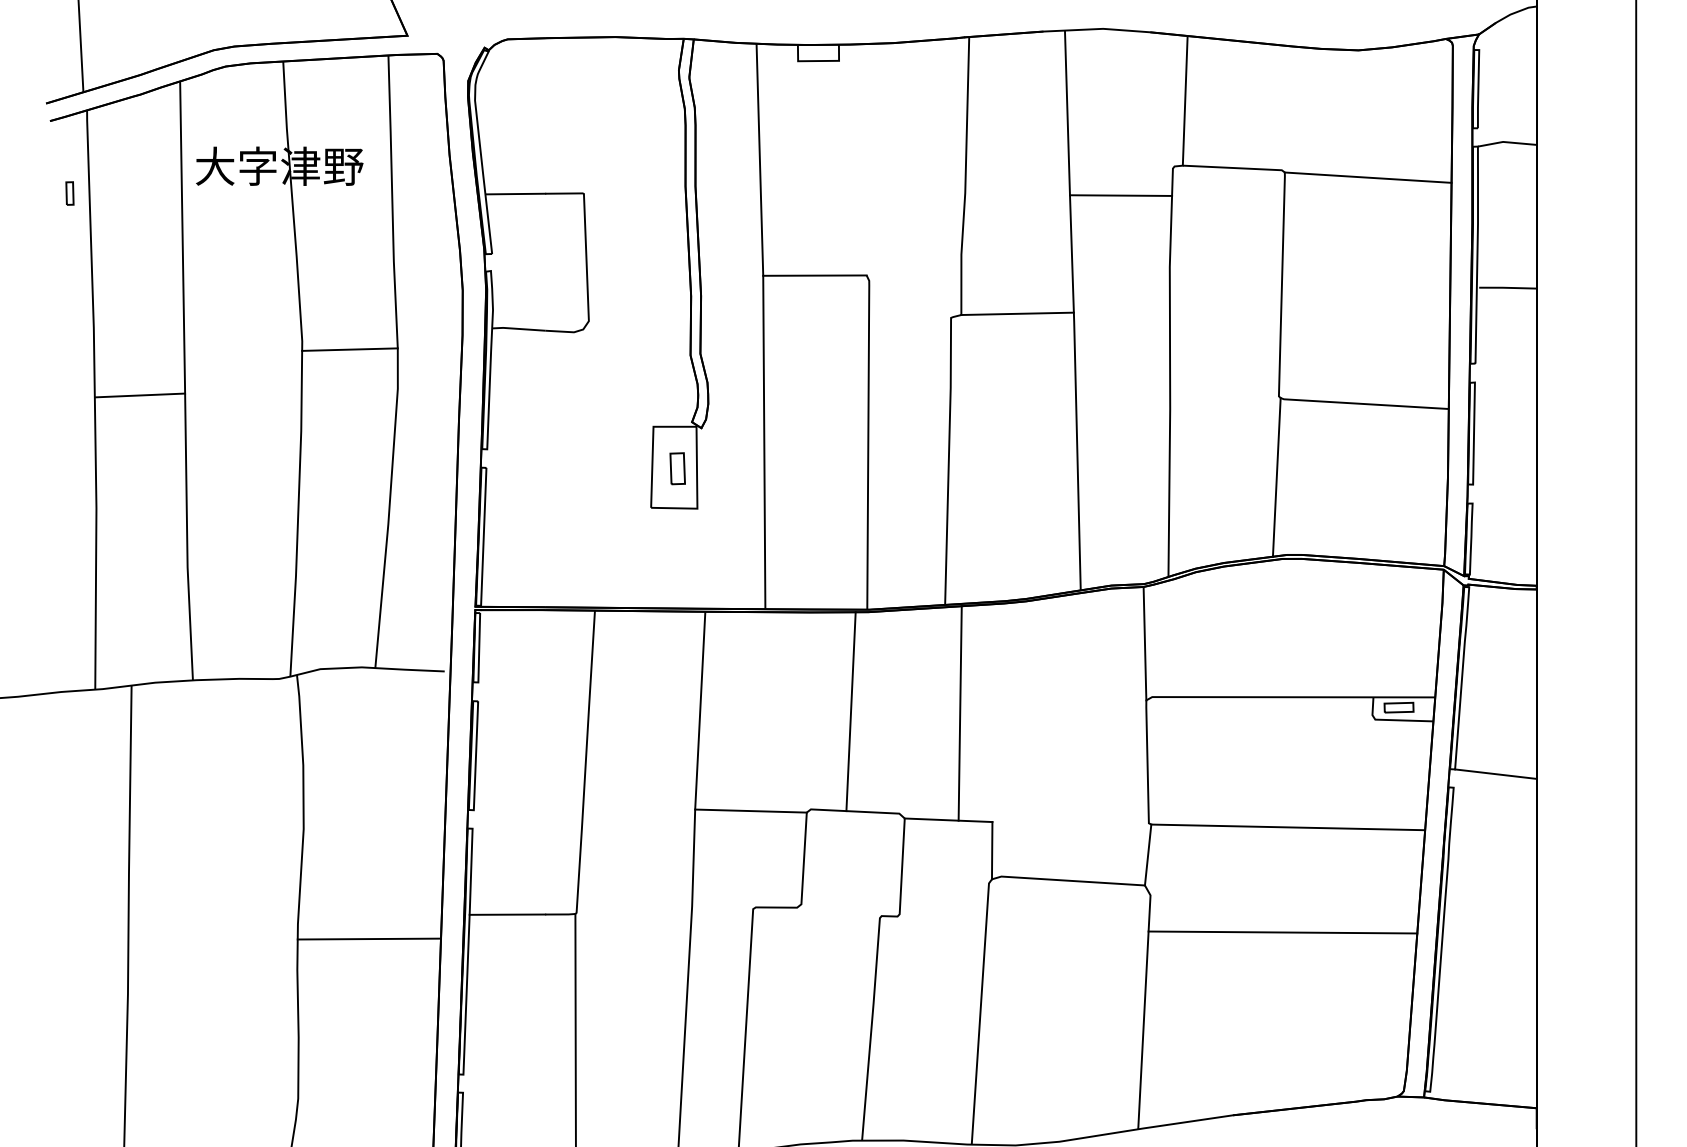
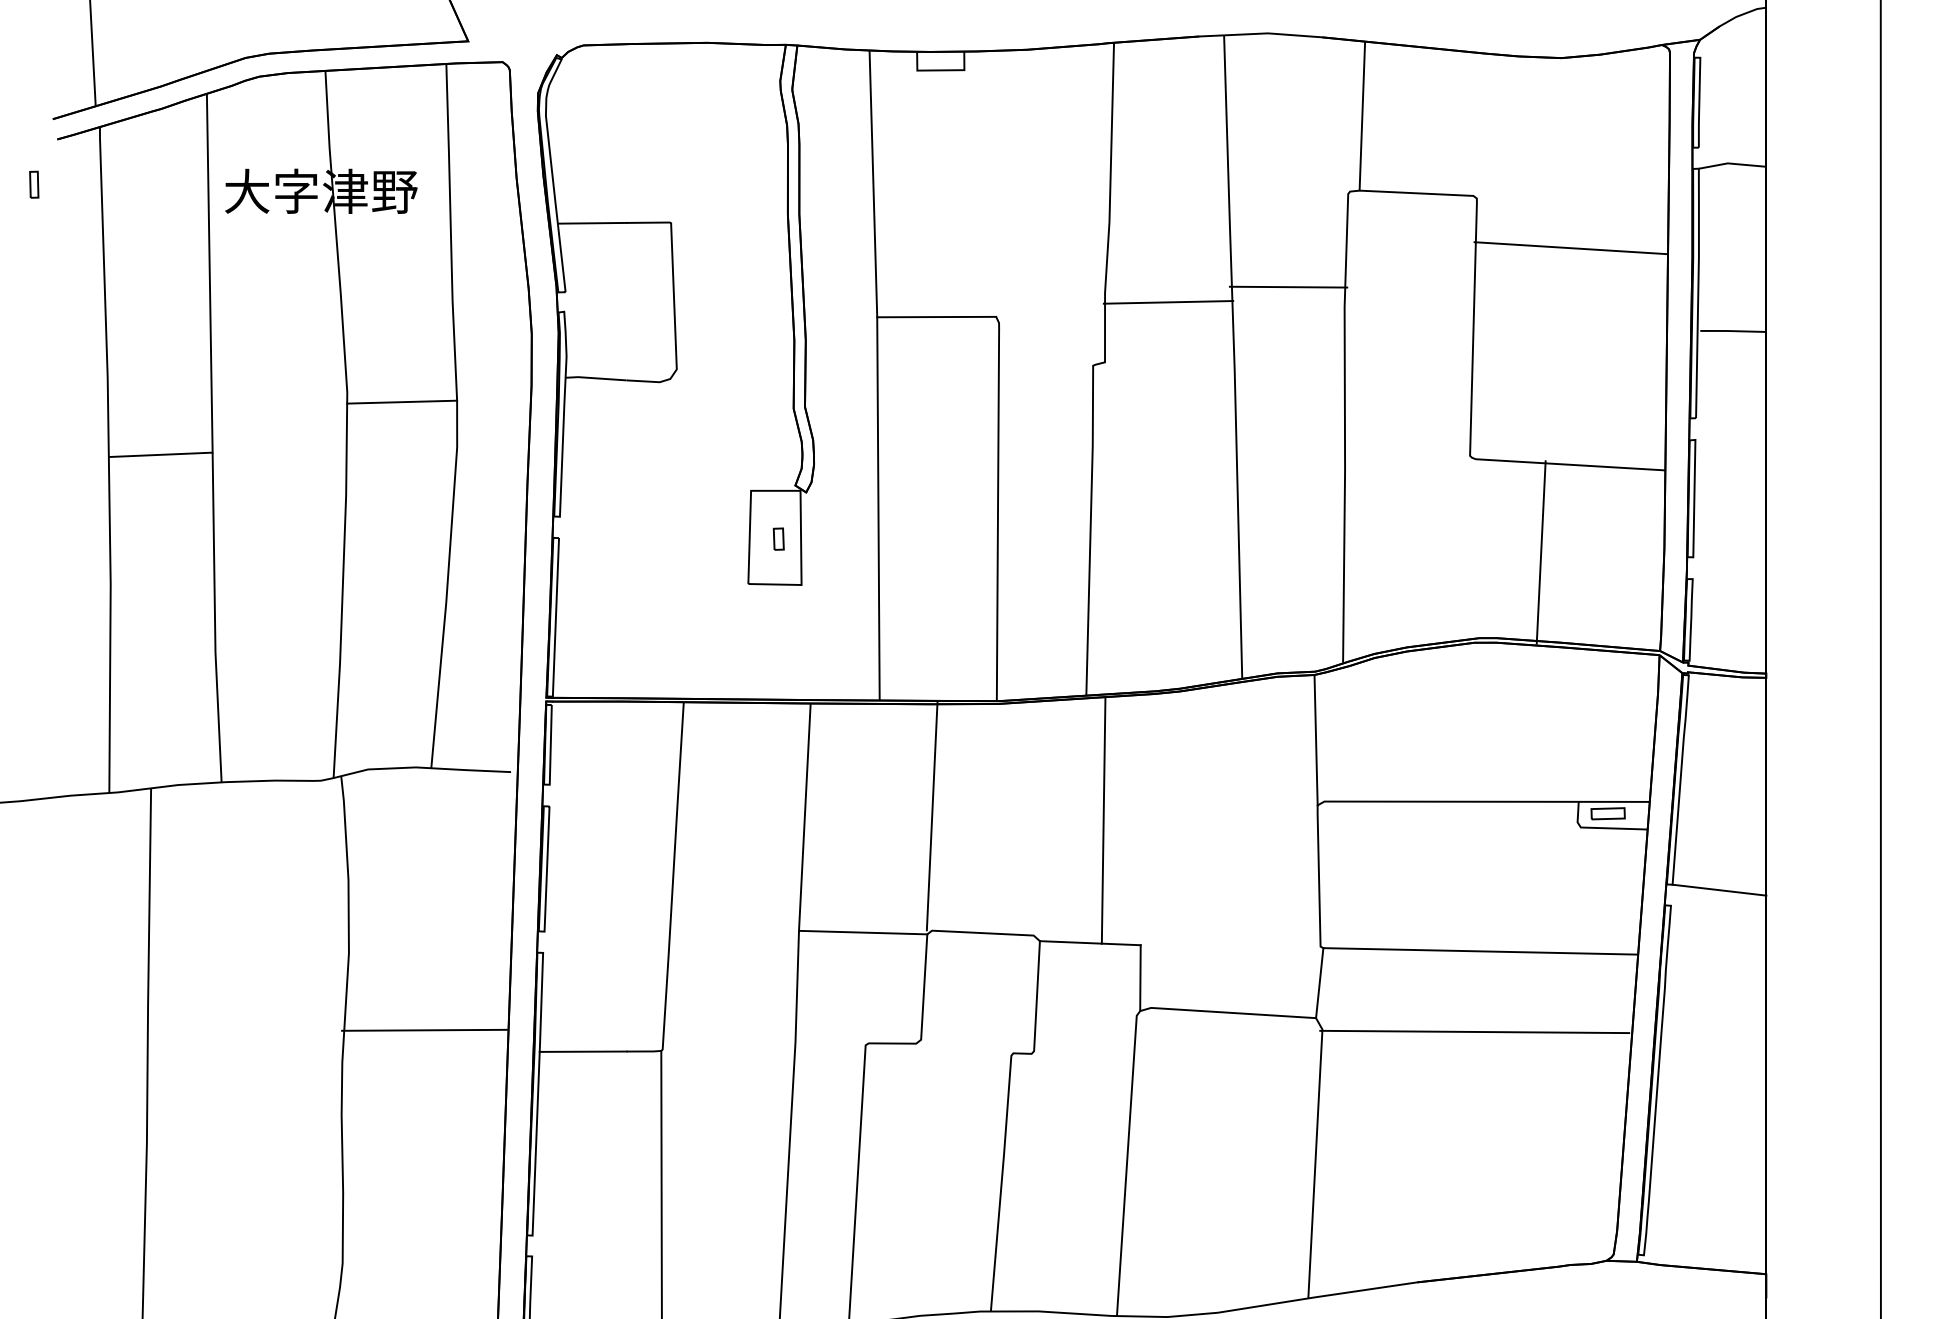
line: (1367, 177) -> (1569, 247), moved
part: (69, 193) -> (33, 184), moved
line: (1120, 195) -> (1287, 287), moved
line: (1017, 313) -> (1168, 301), moved
part: (677, 468) -> (778, 538), size x0.6
line: (1276, 477) -> (1540, 552), moved
line: (850, 711) -> (931, 815), moved
line: (1282, 932) -> (1474, 1031), moved
line: (369, 938) -> (424, 1029), moved

